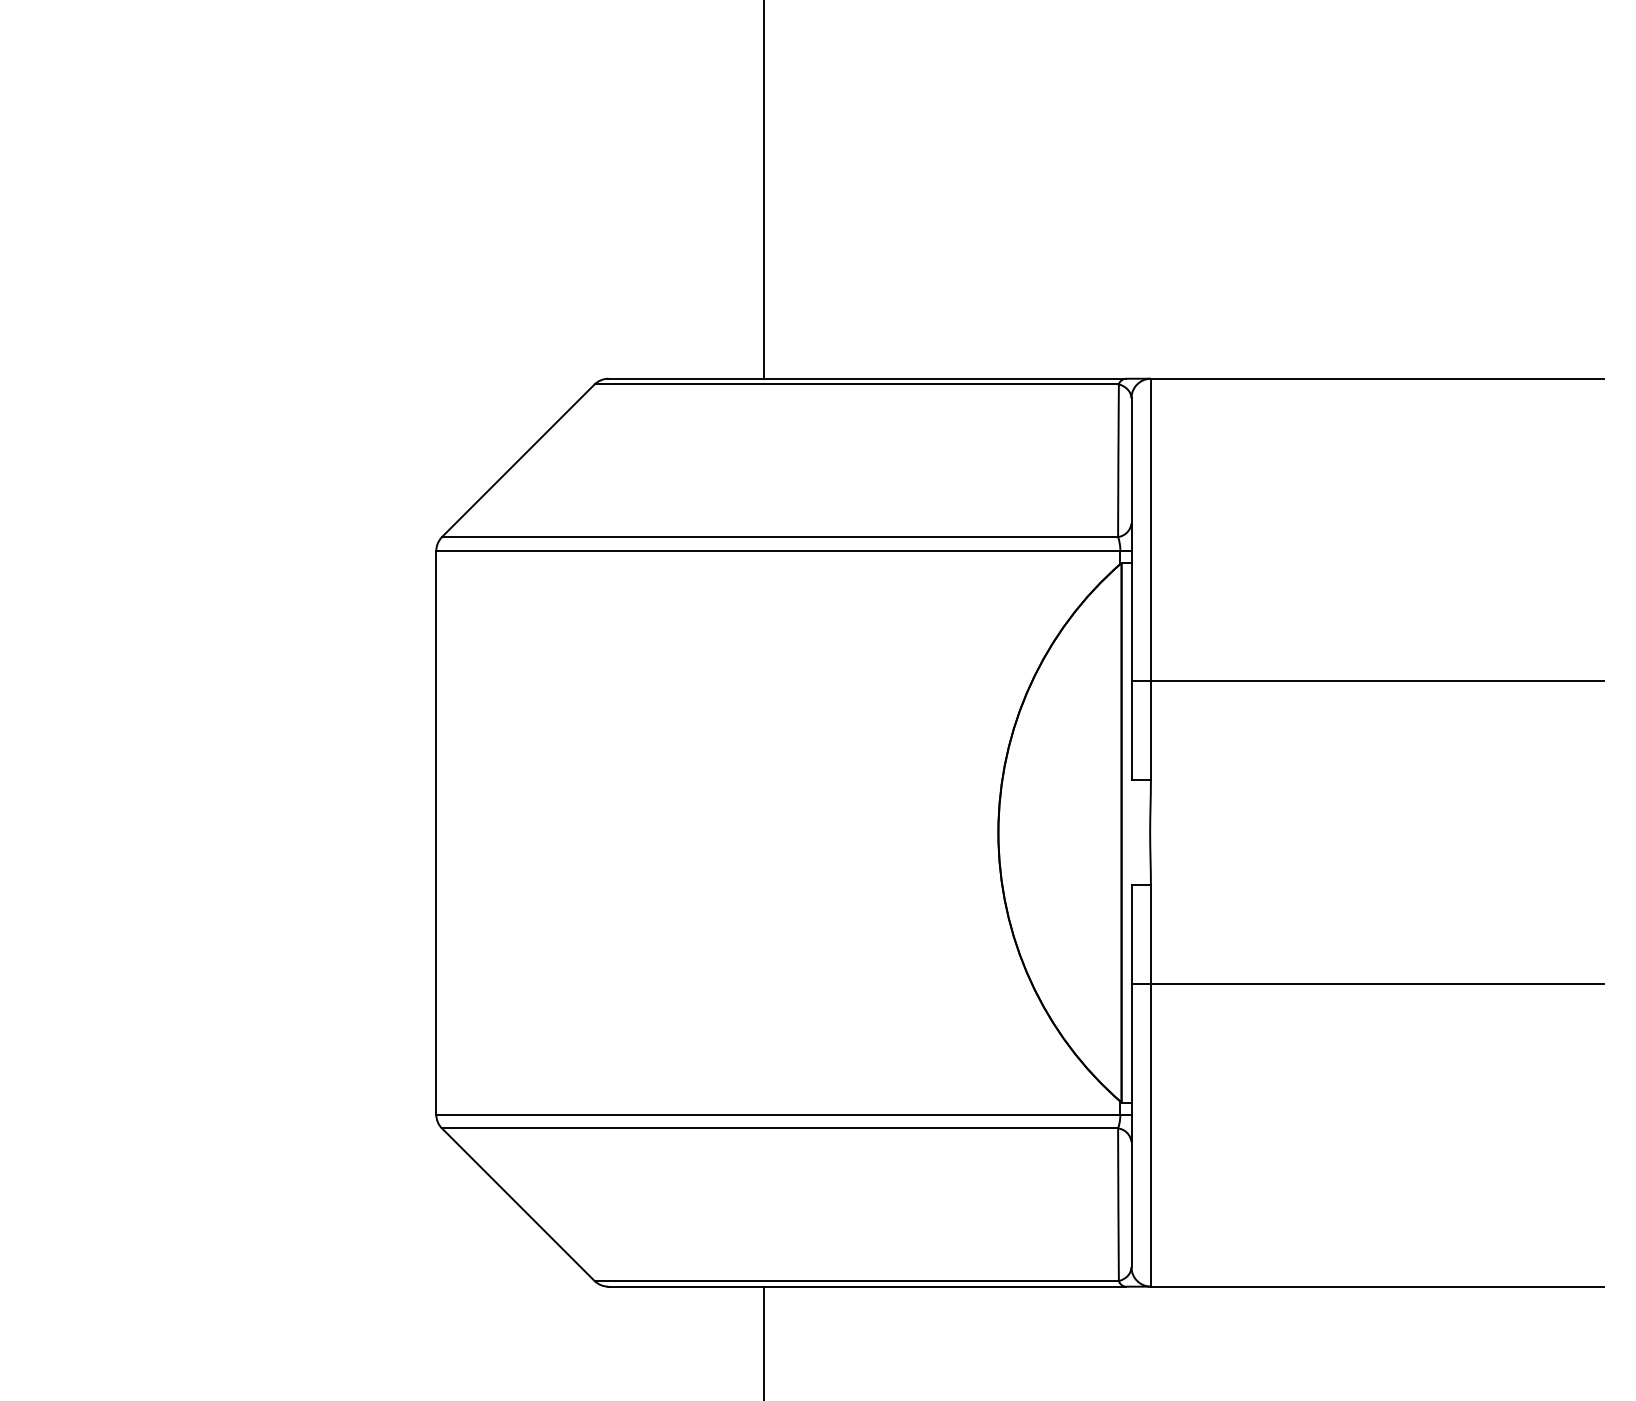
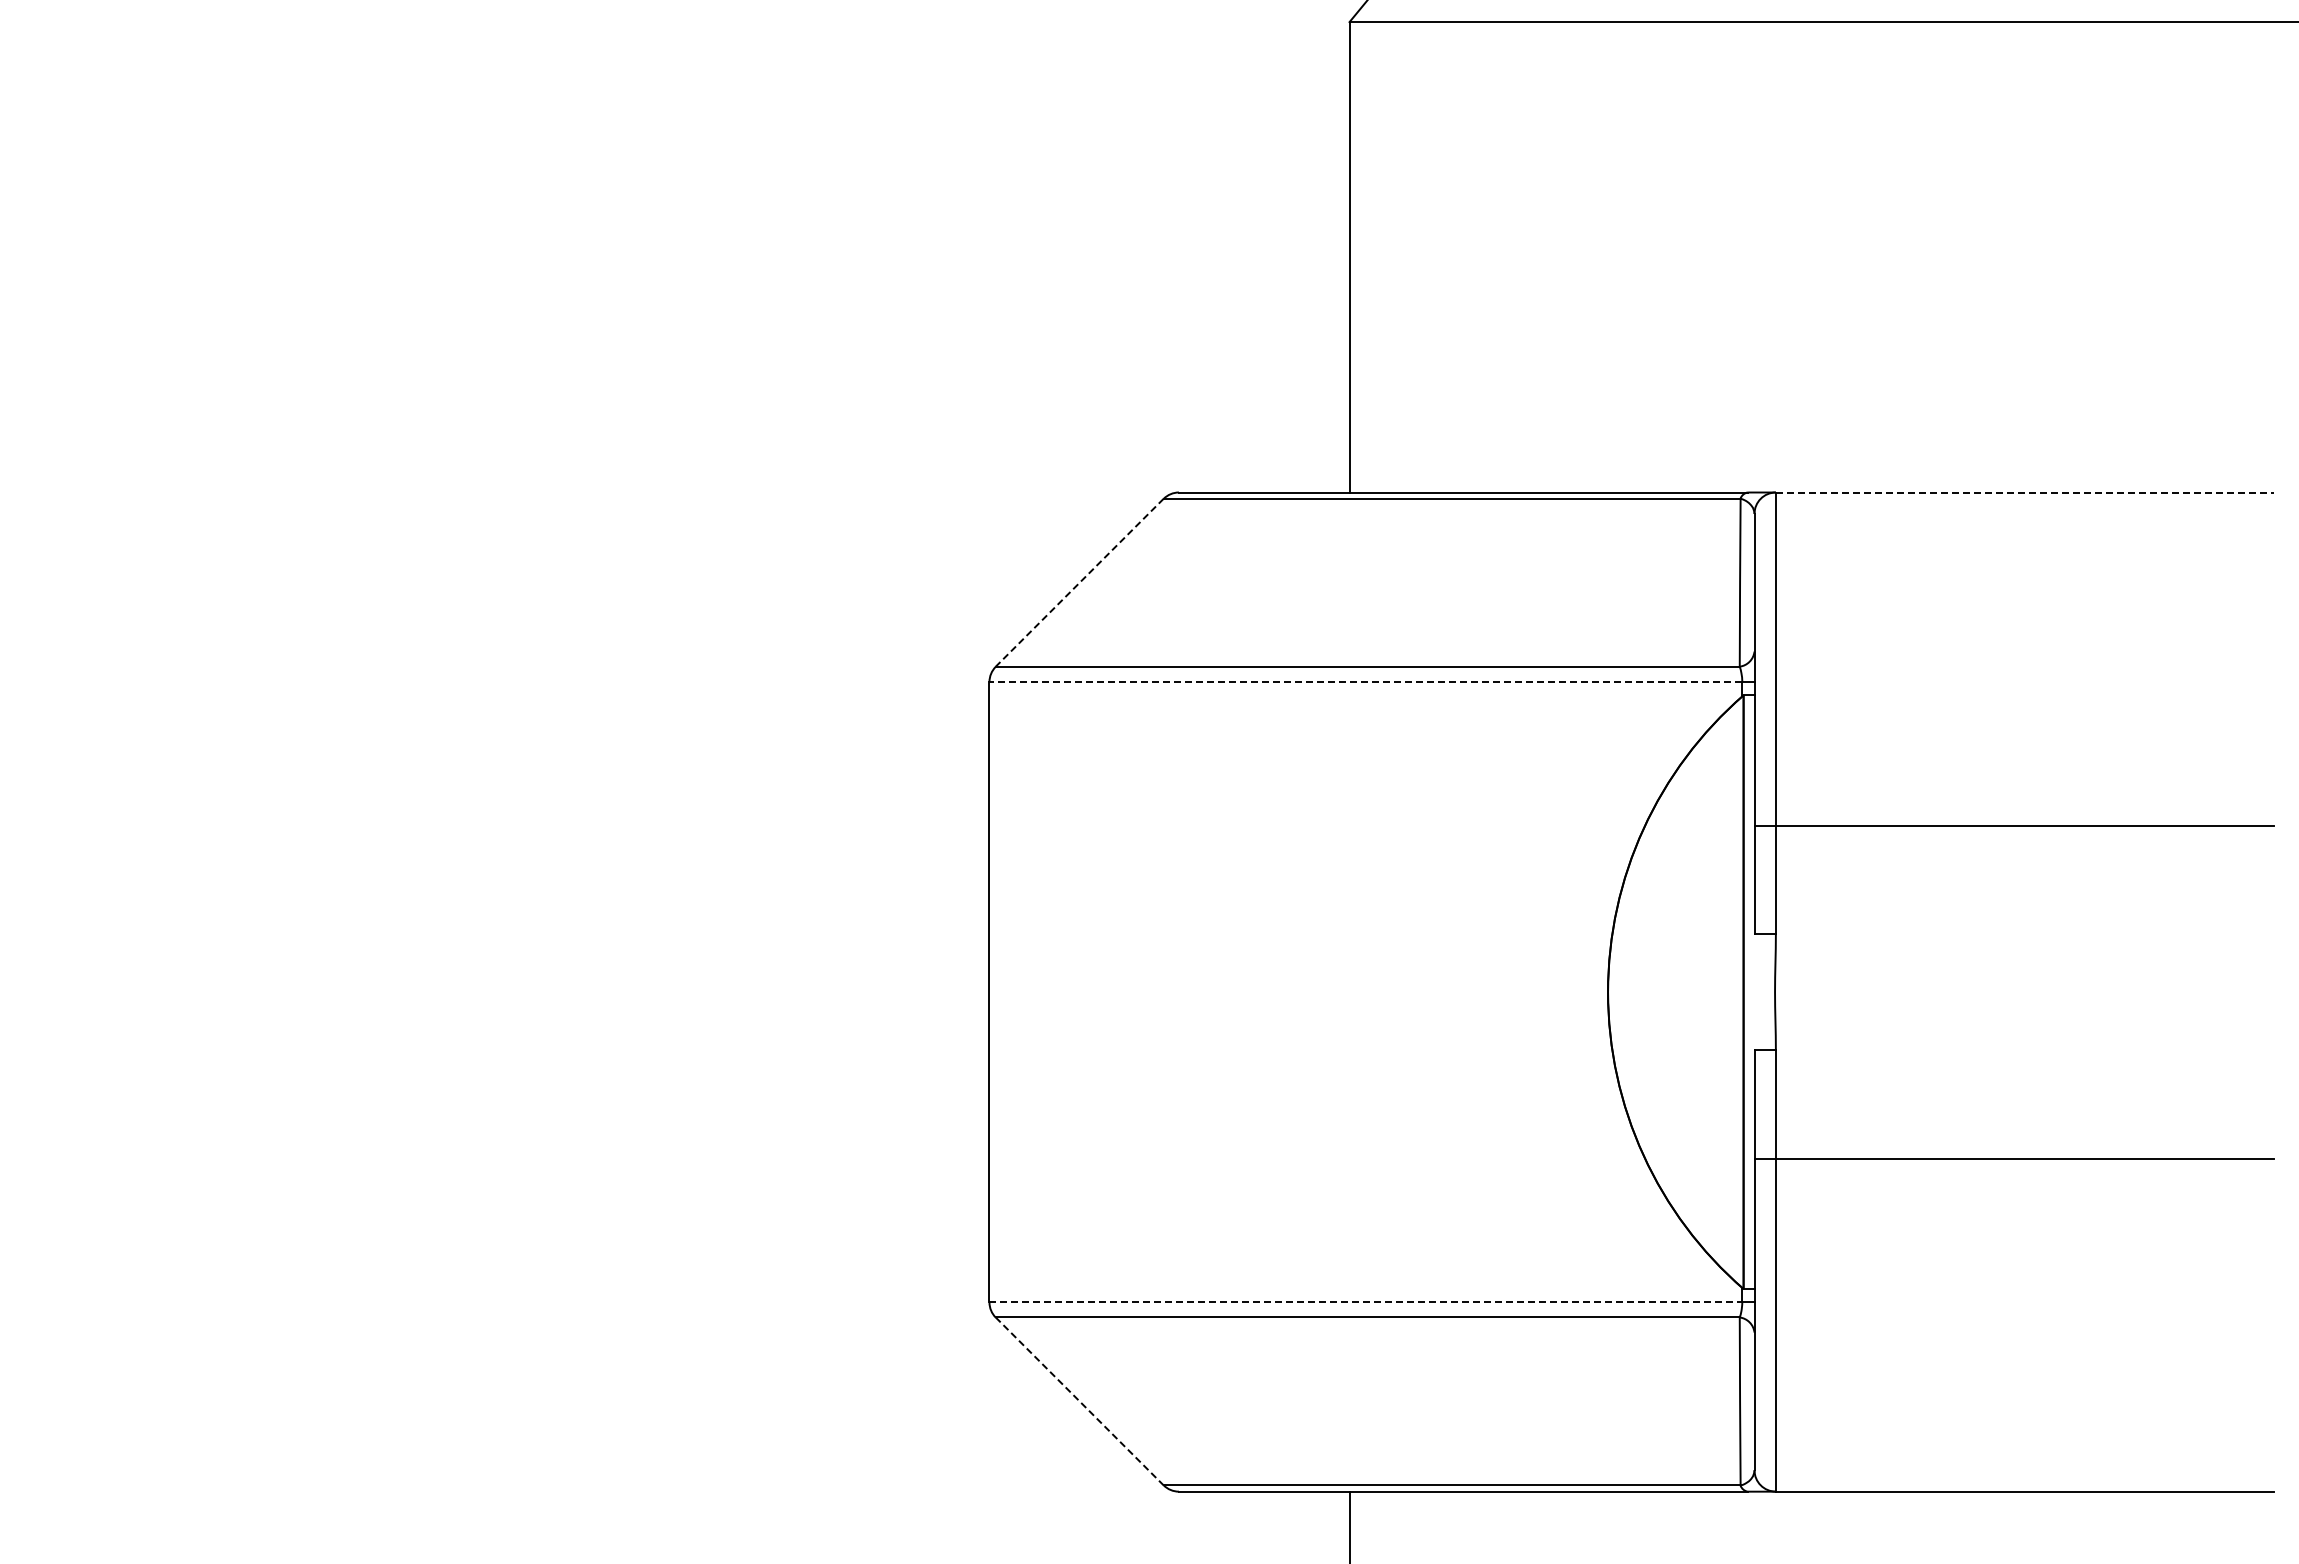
line: (1377, 378) -> (2025, 492), solid -> dashed
line: (518, 460) -> (1079, 582), solid -> dashed
line: (778, 550) -> (1365, 681), solid -> dashed
line: (778, 1114) -> (1366, 1302), solid -> dashed
line: (518, 1204) -> (1079, 1401), solid -> dashed

